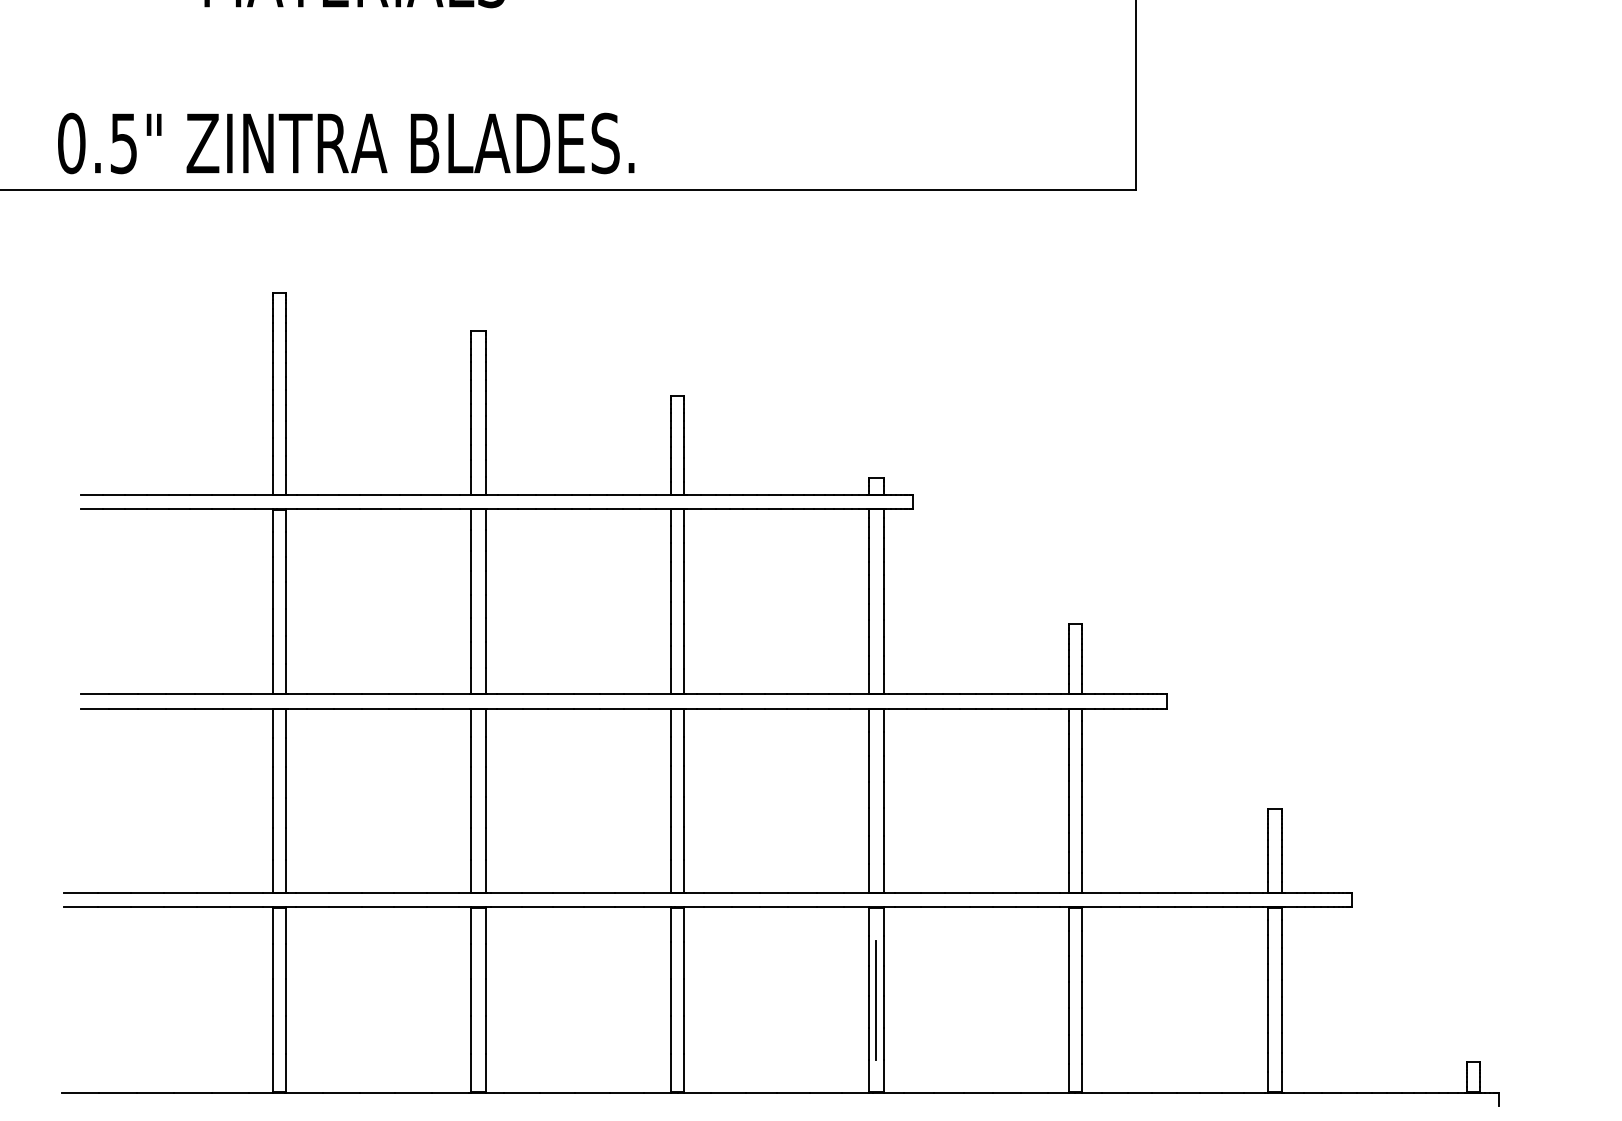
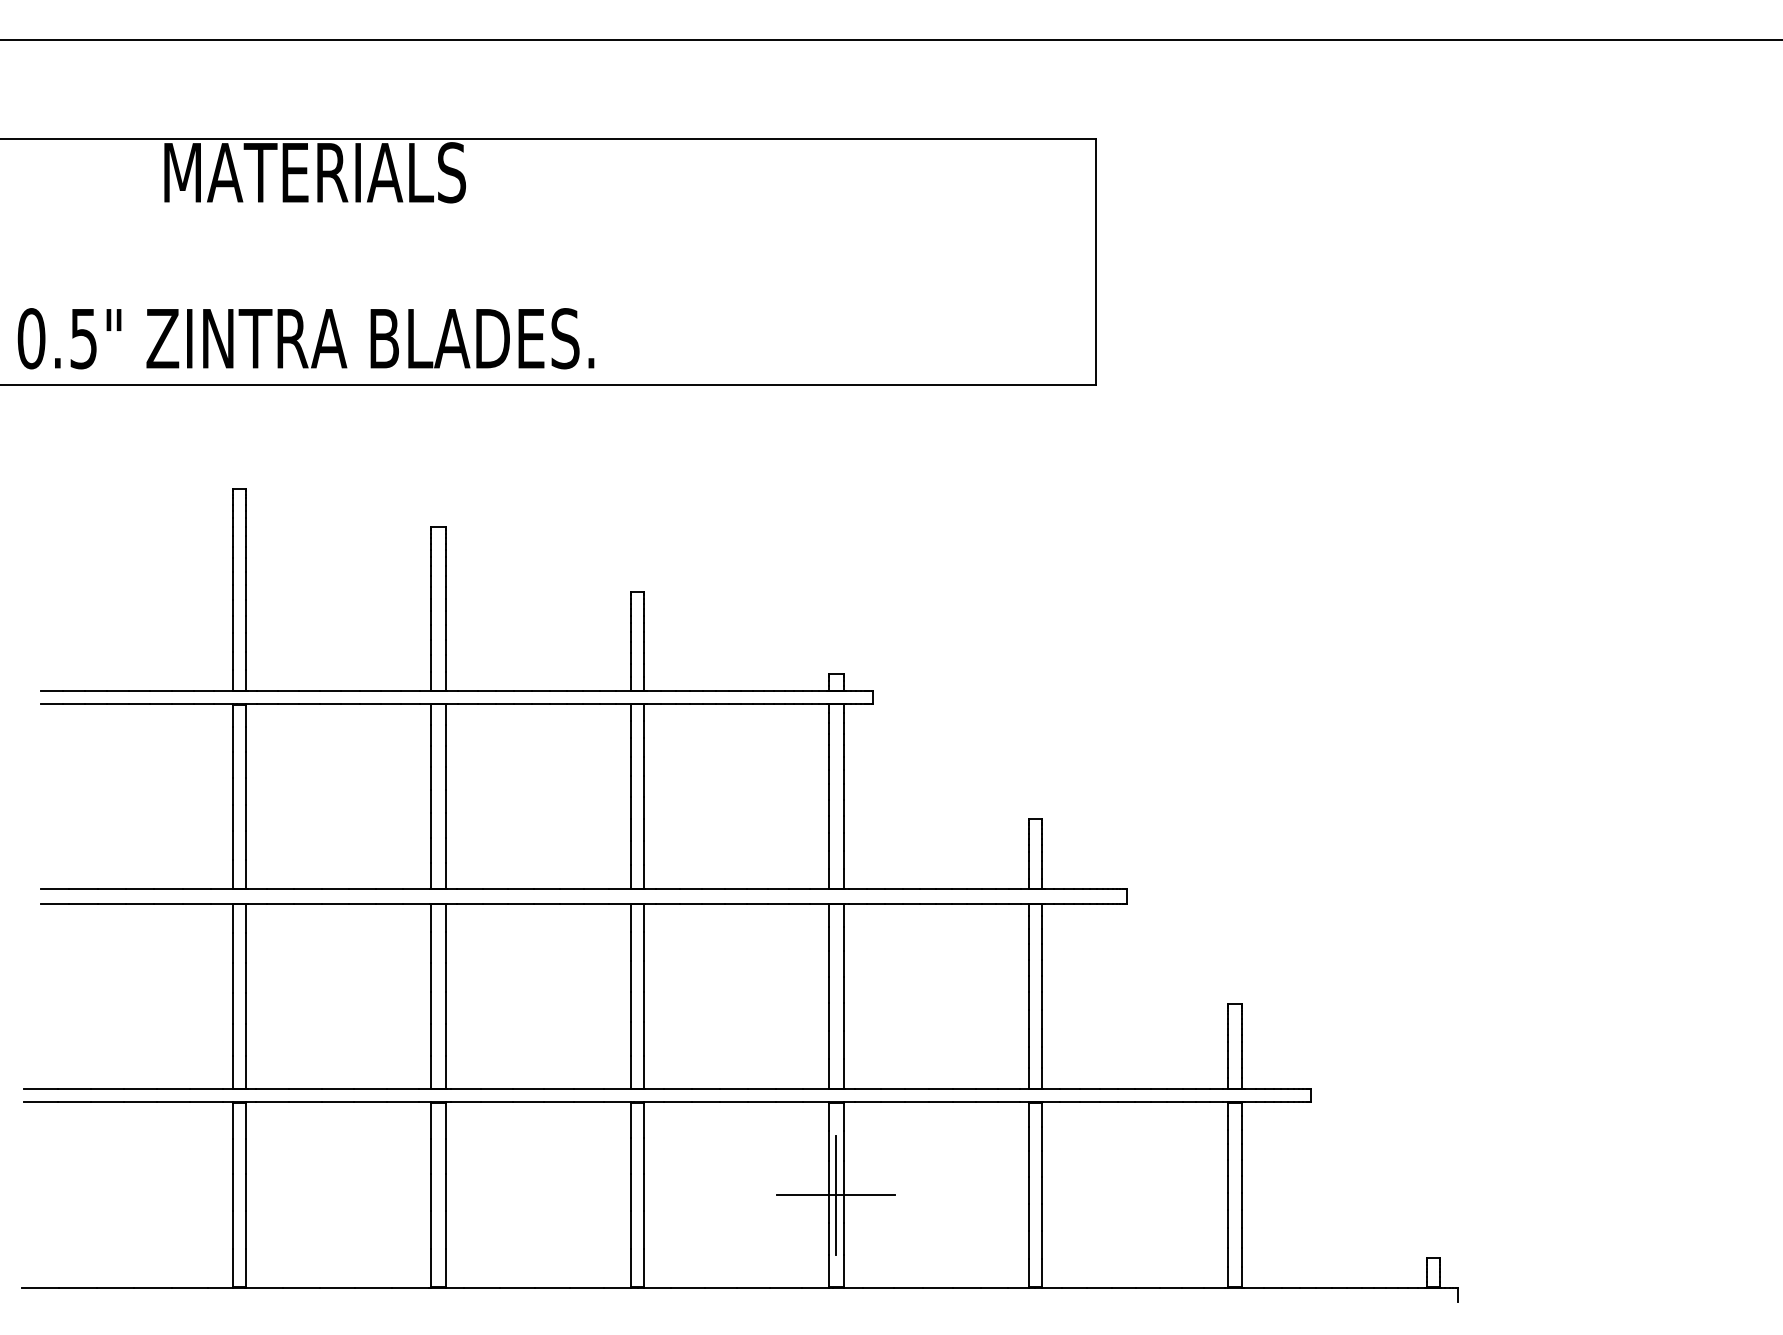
line: (875, 1000) -> (835, 1195), added

